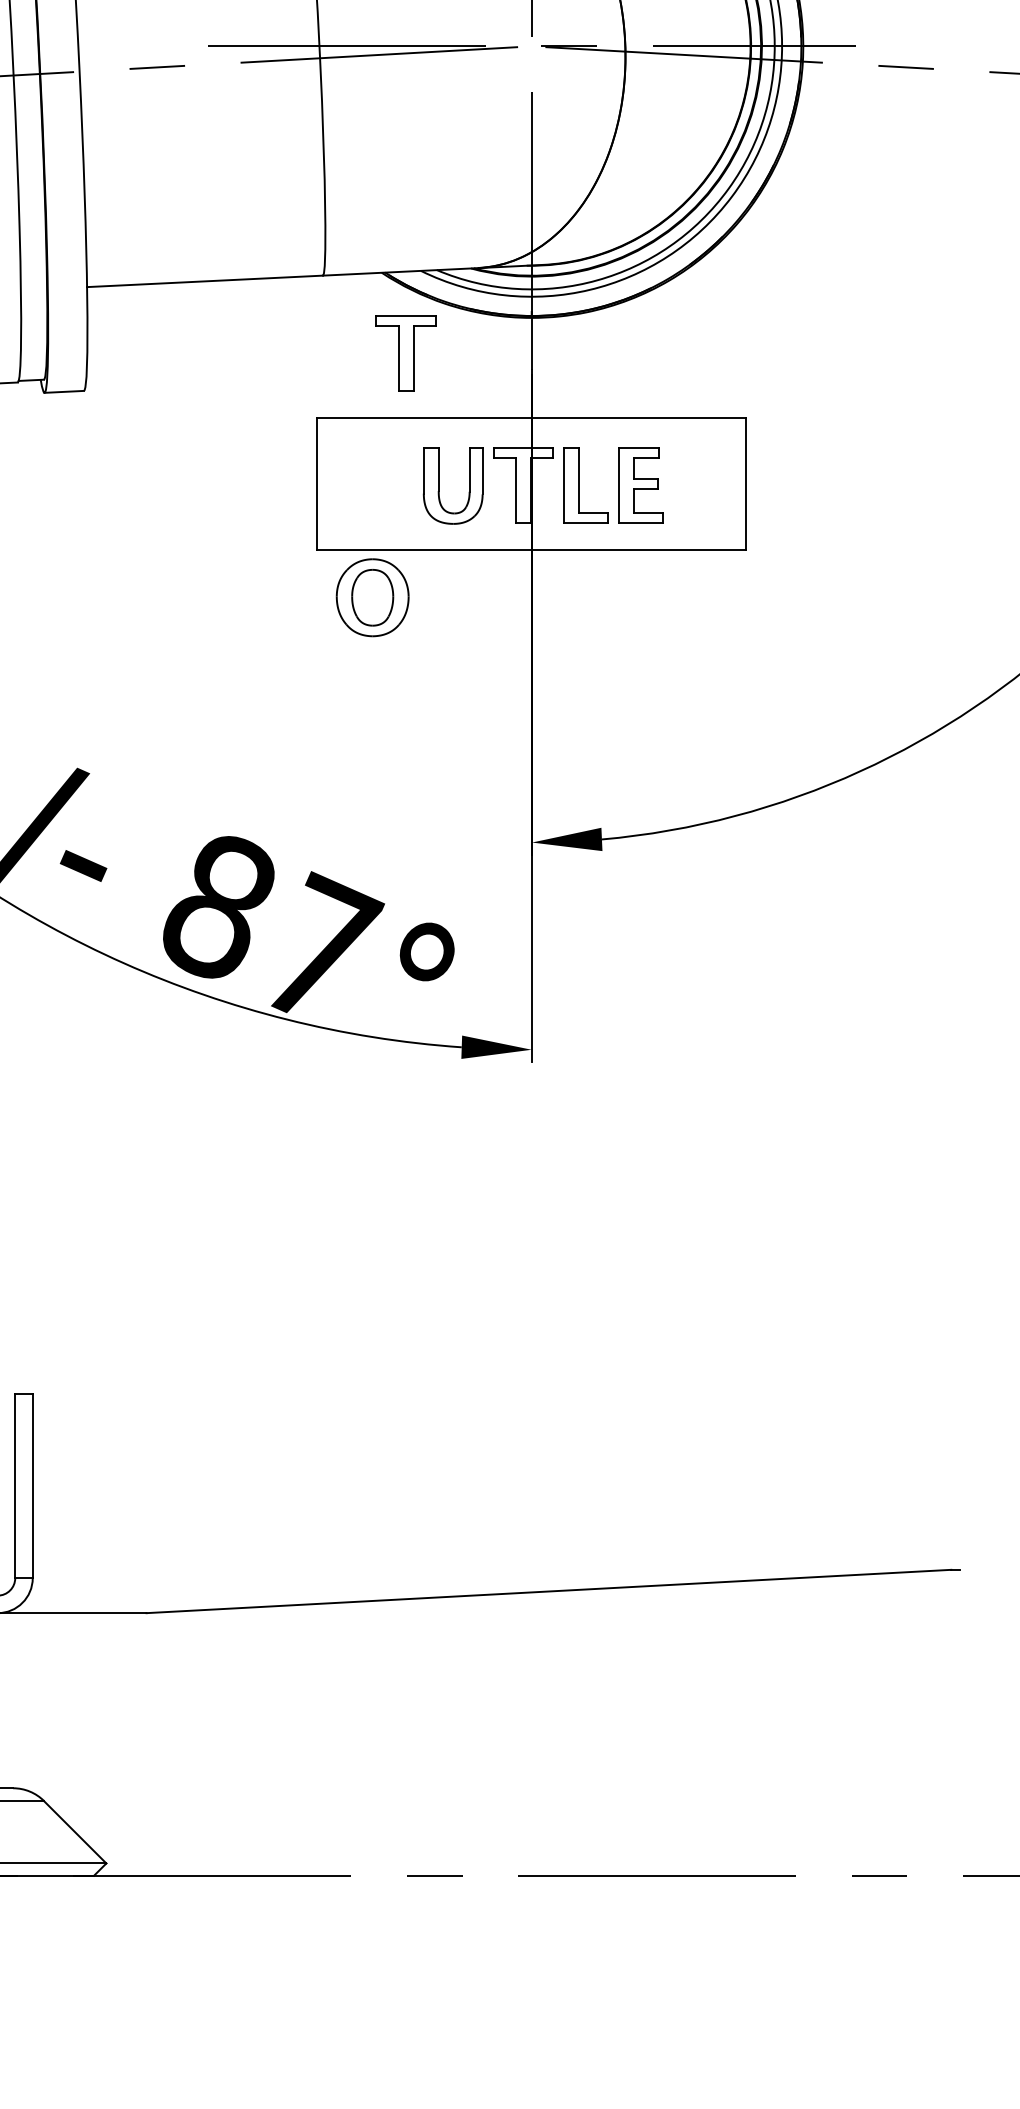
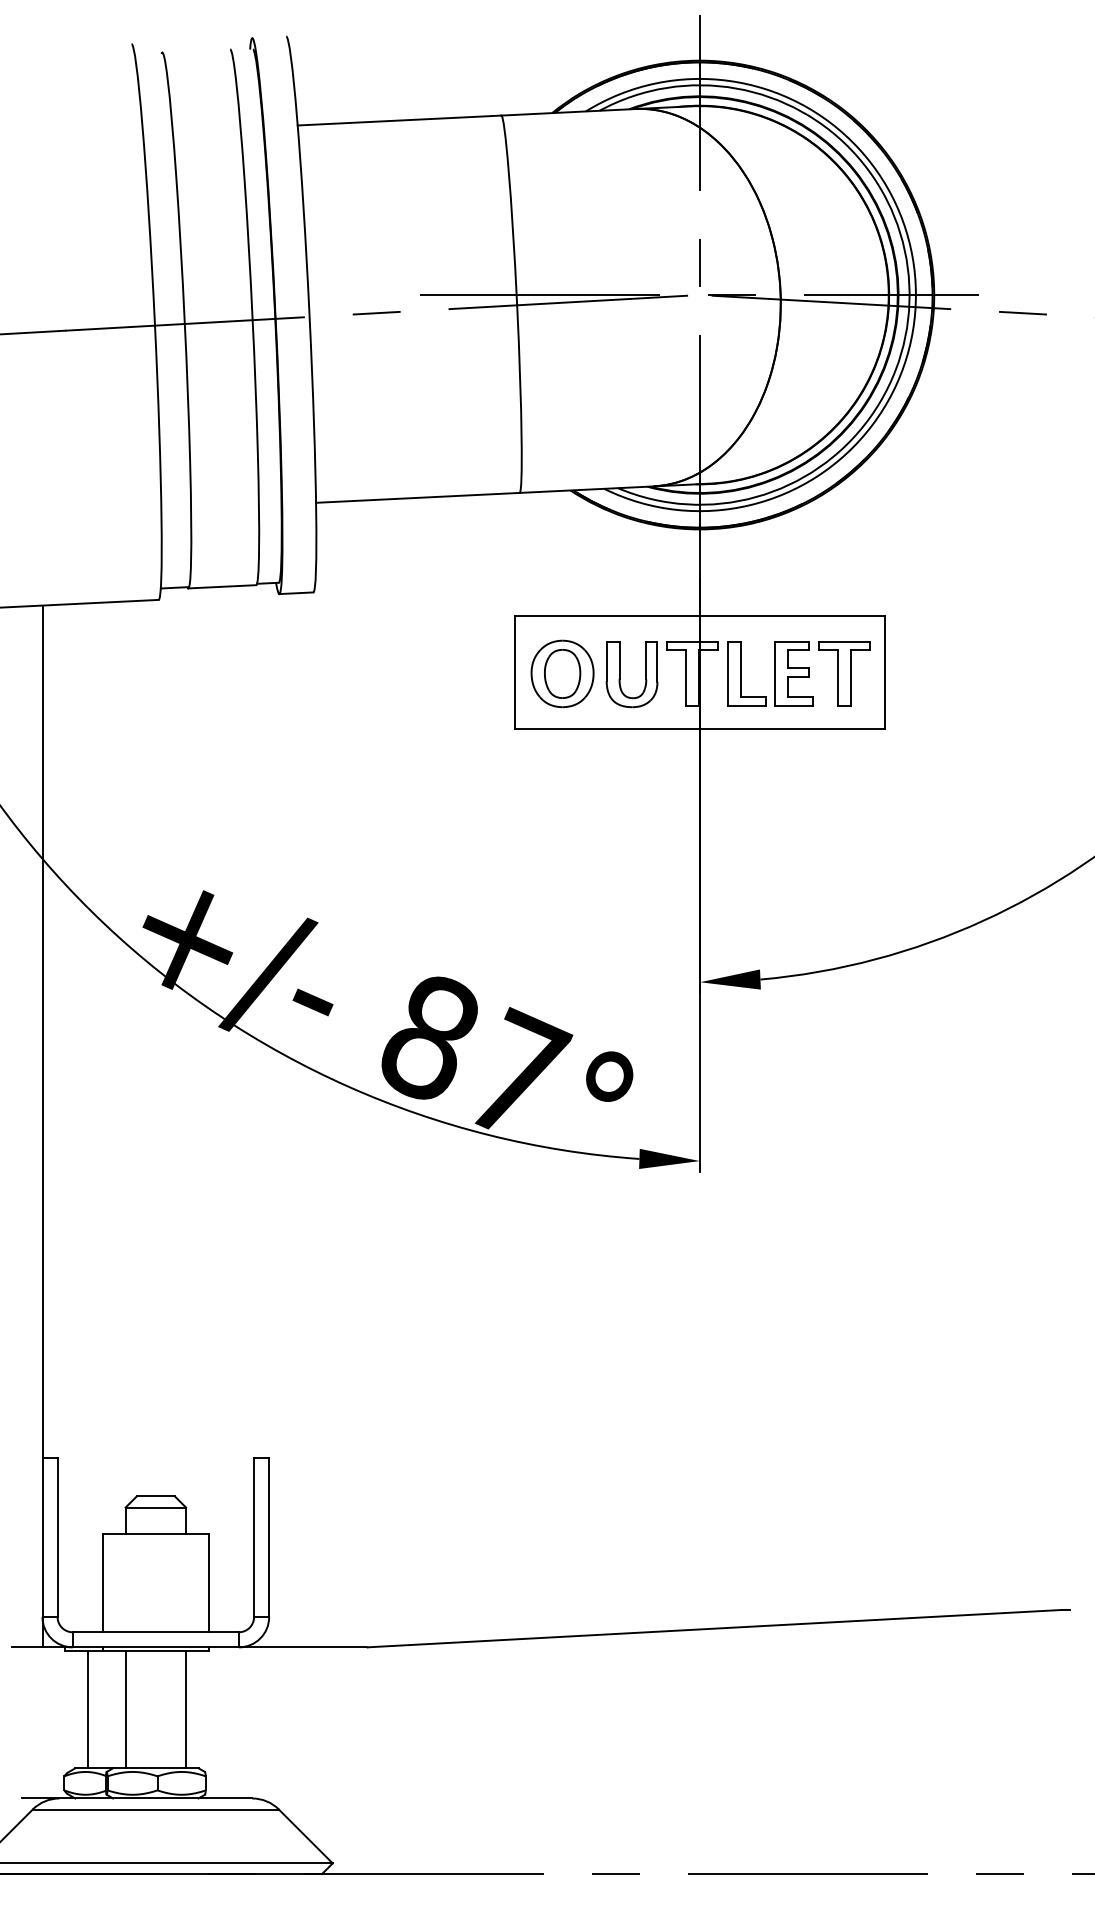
part: (406, 352) -> (844, 673), moved
part: (372, 597) -> (562, 673), moved

